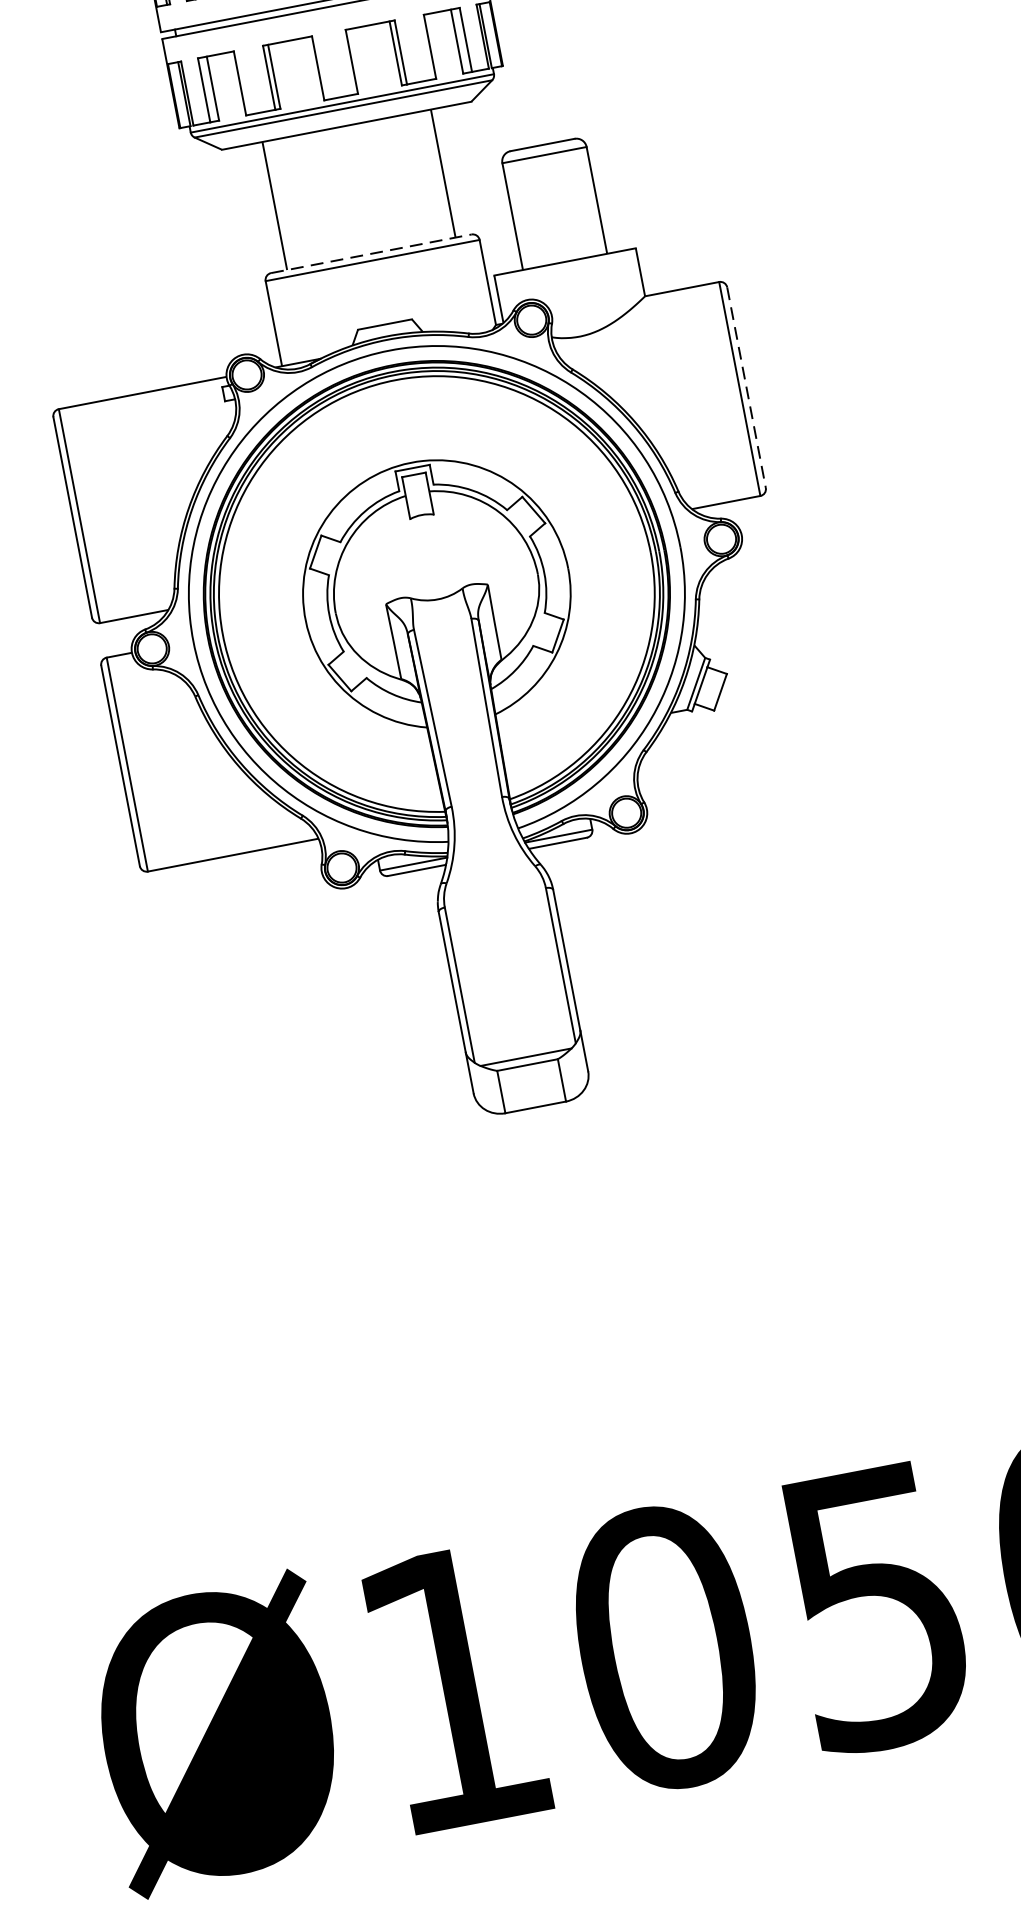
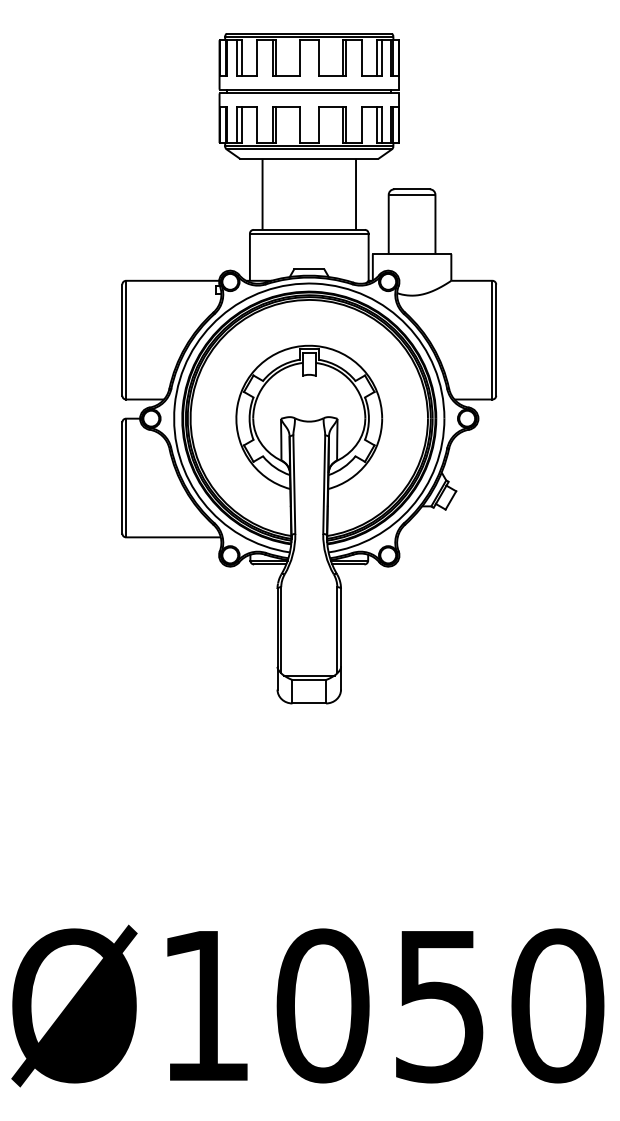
line: (371, 253) -> (309, 229), dashed -> solid
line: (747, 388) -> (496, 340), dashed -> solid

